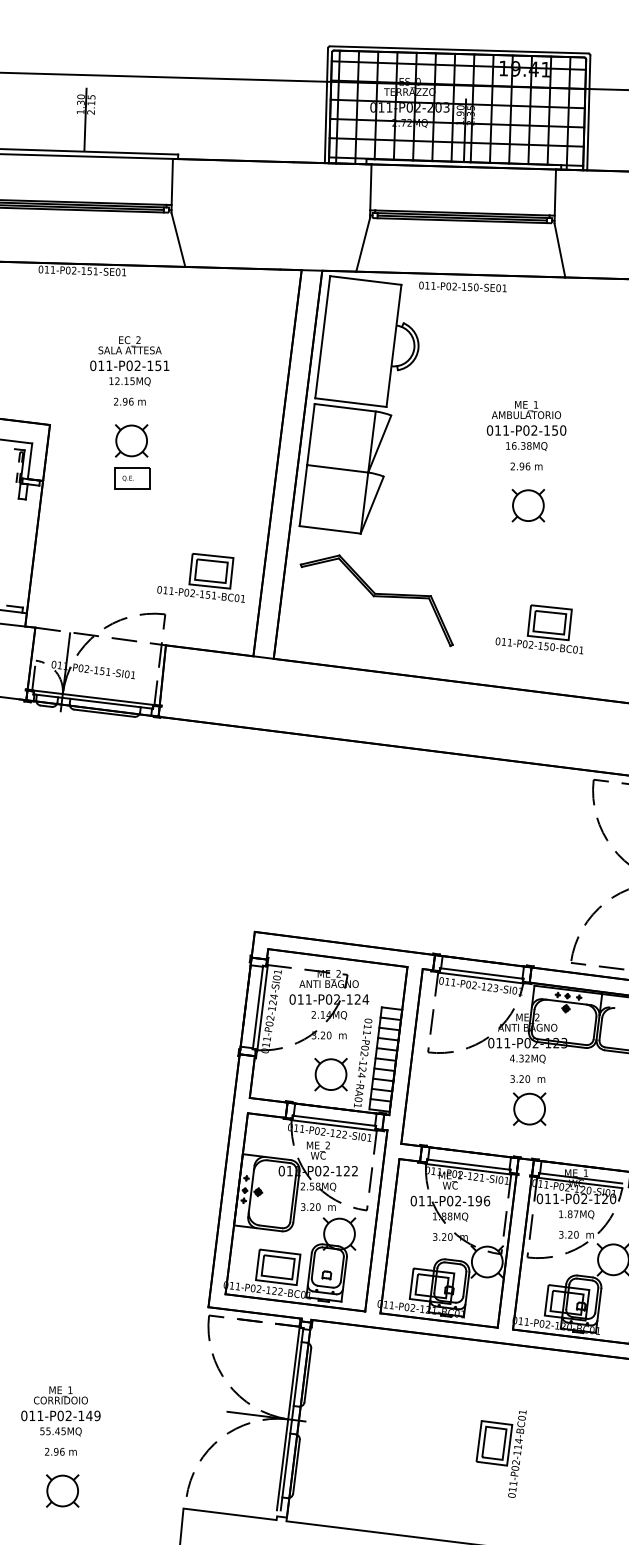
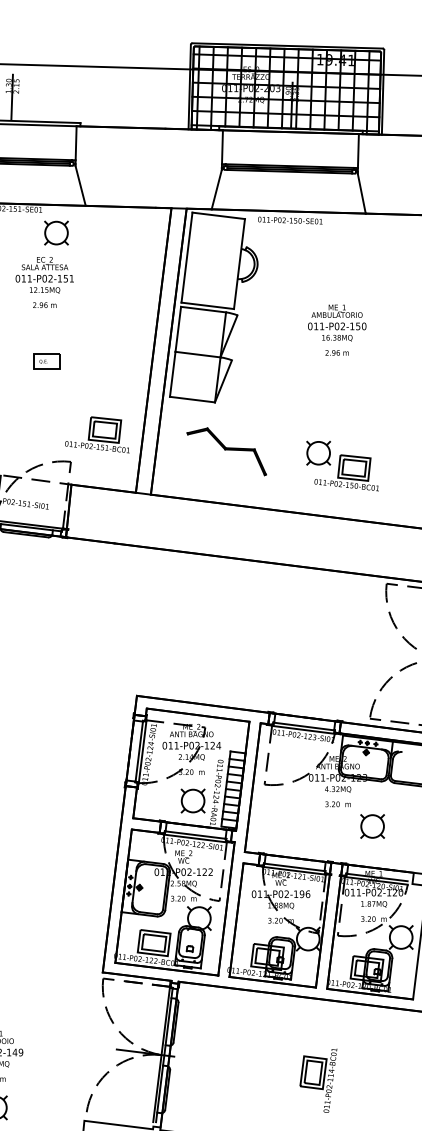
part: (131, 440) -> (56, 232), moved
part: (528, 505) -> (318, 453), moved
part: (376, 600) -> (226, 451), size x0.7
part: (529, 1108) -> (372, 826), moved

